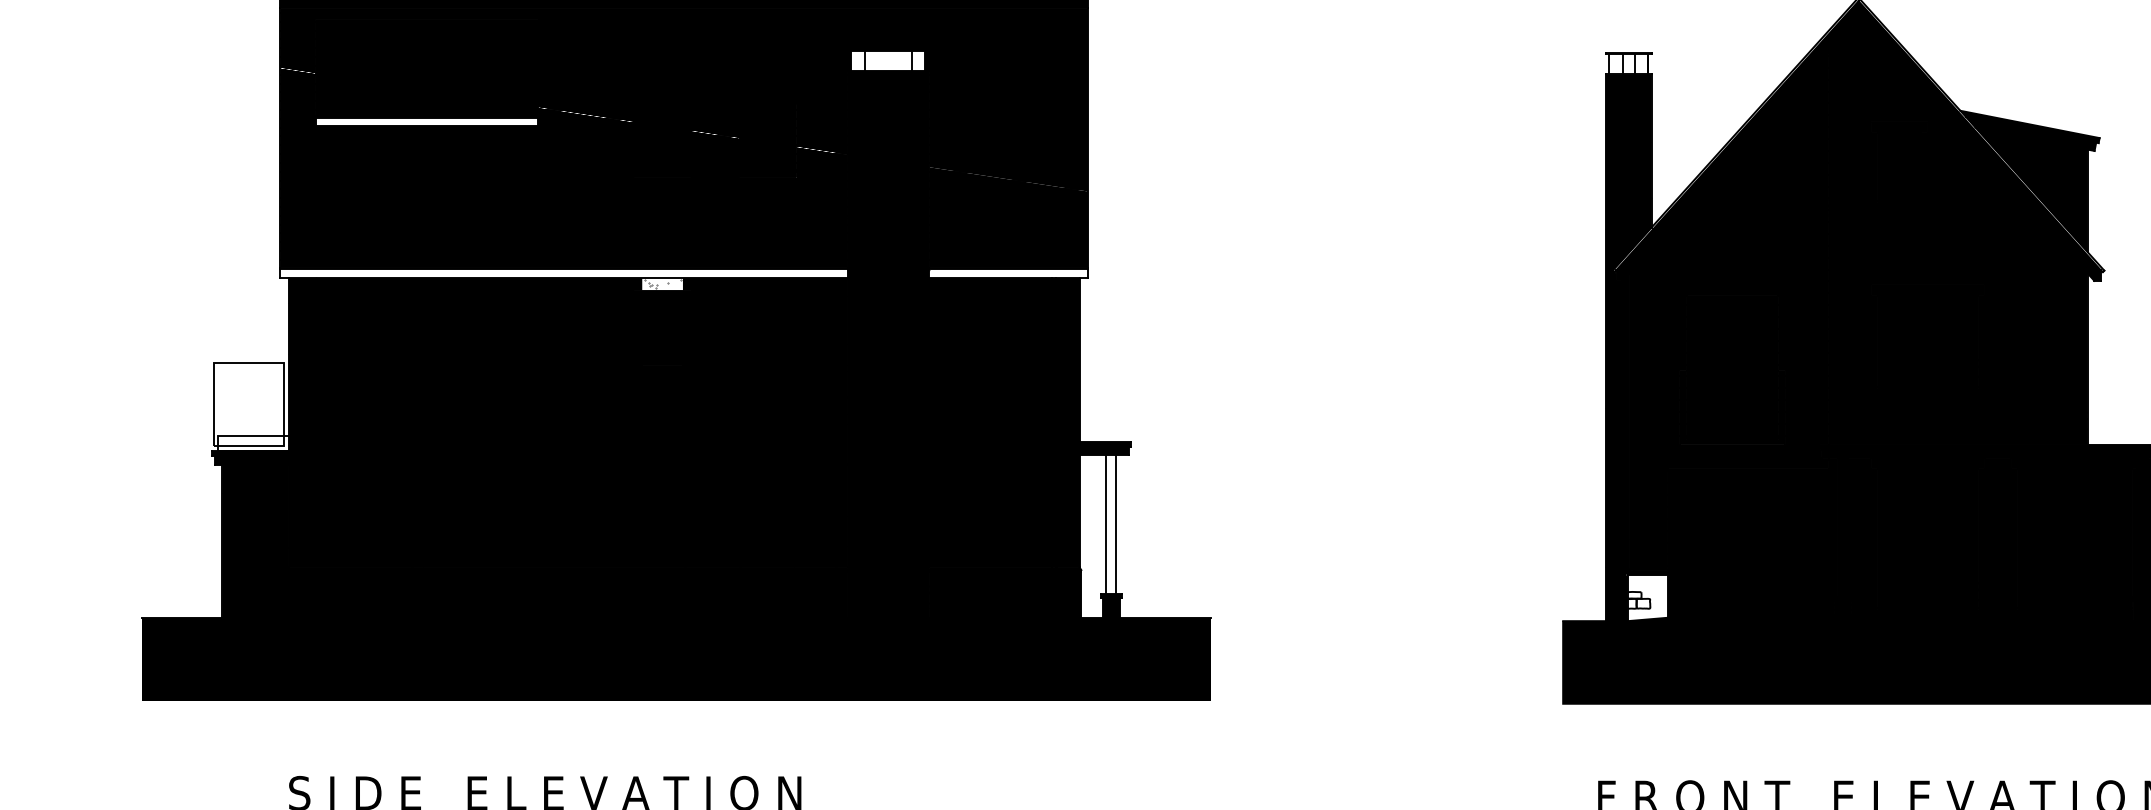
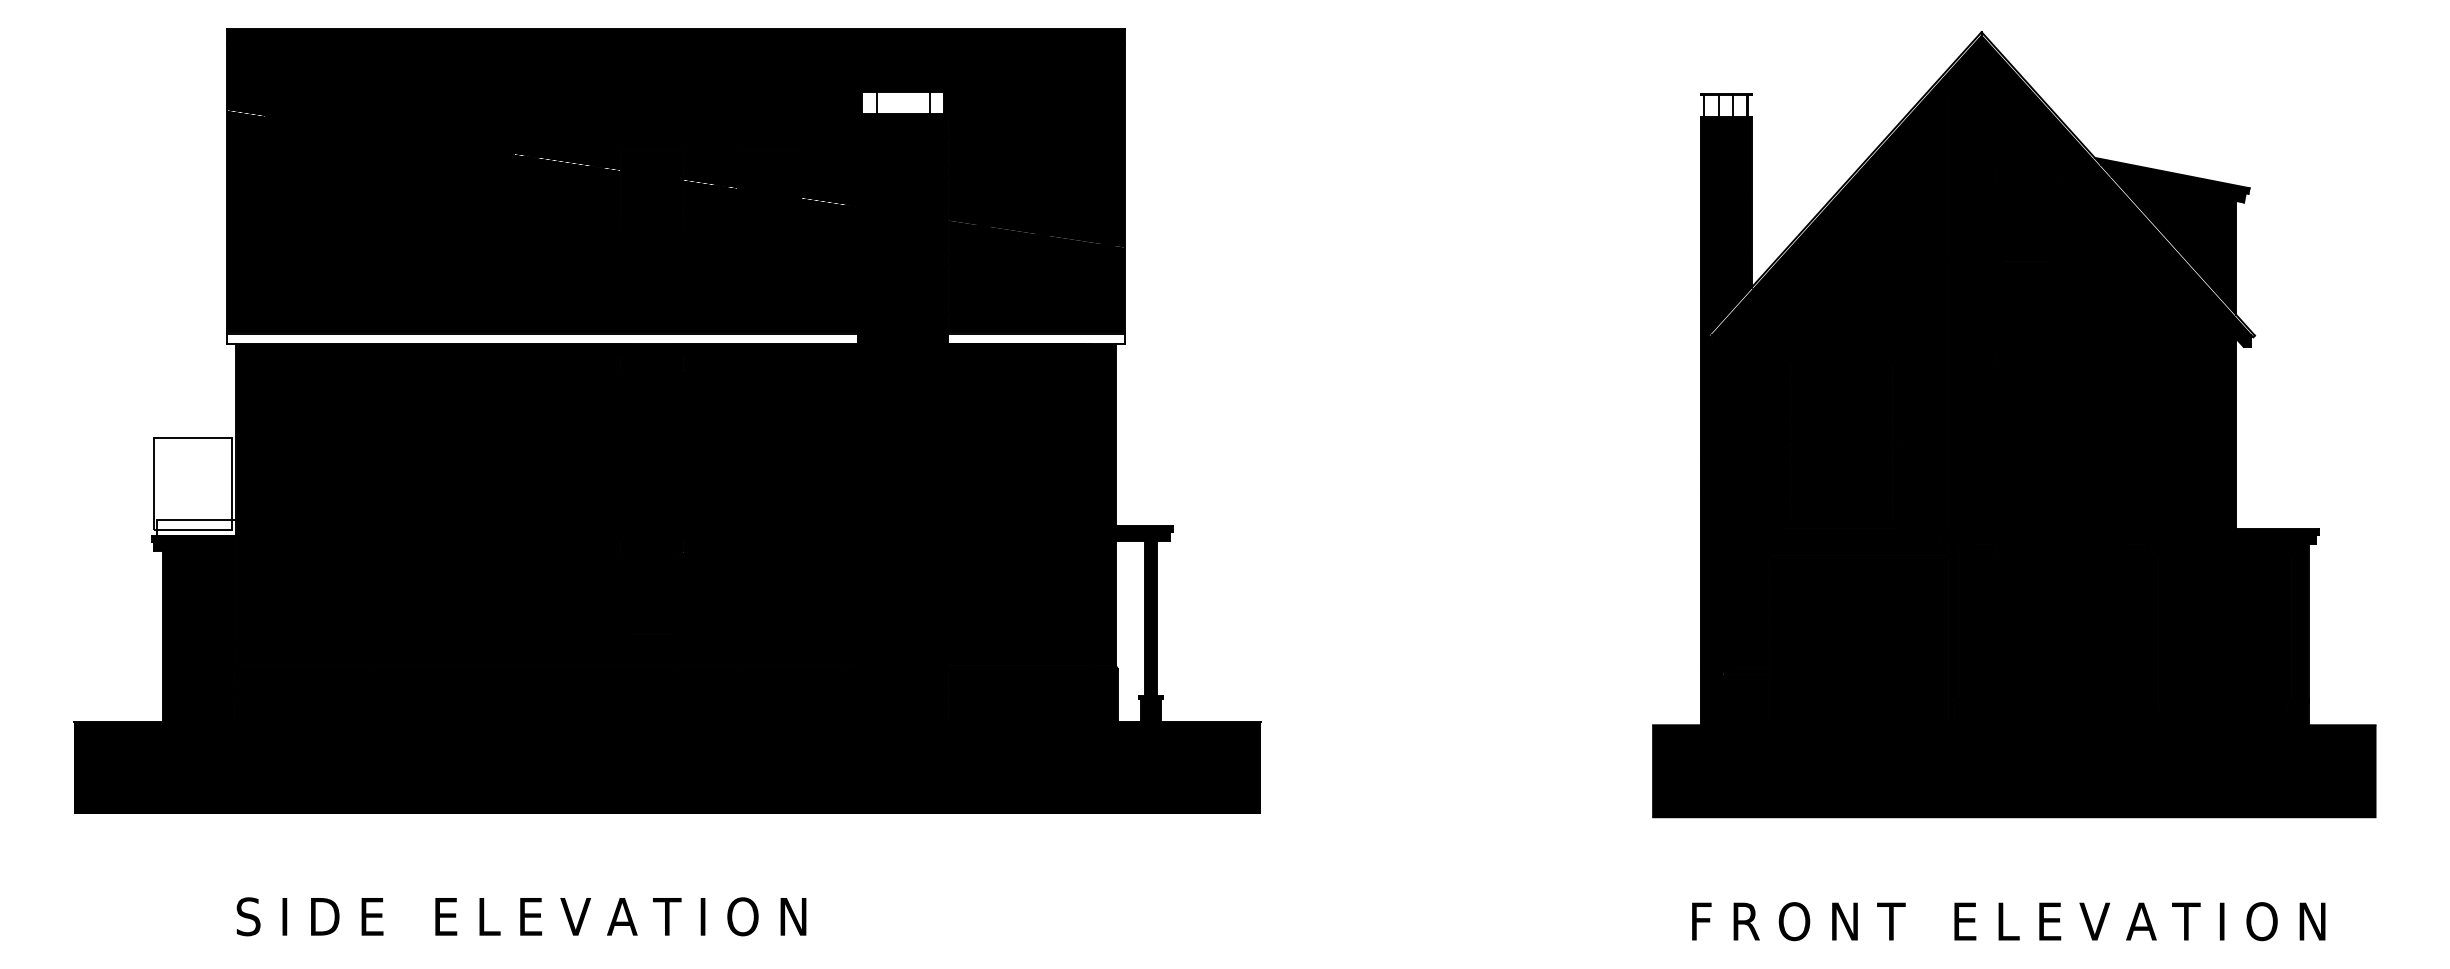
fill: (426, 122) -> (389, 170), added
fill: (662, 284) -> (651, 350), added
fill: (1110, 525) -> (1150, 618), added
fill: (1647, 597) -> (1747, 699), added

